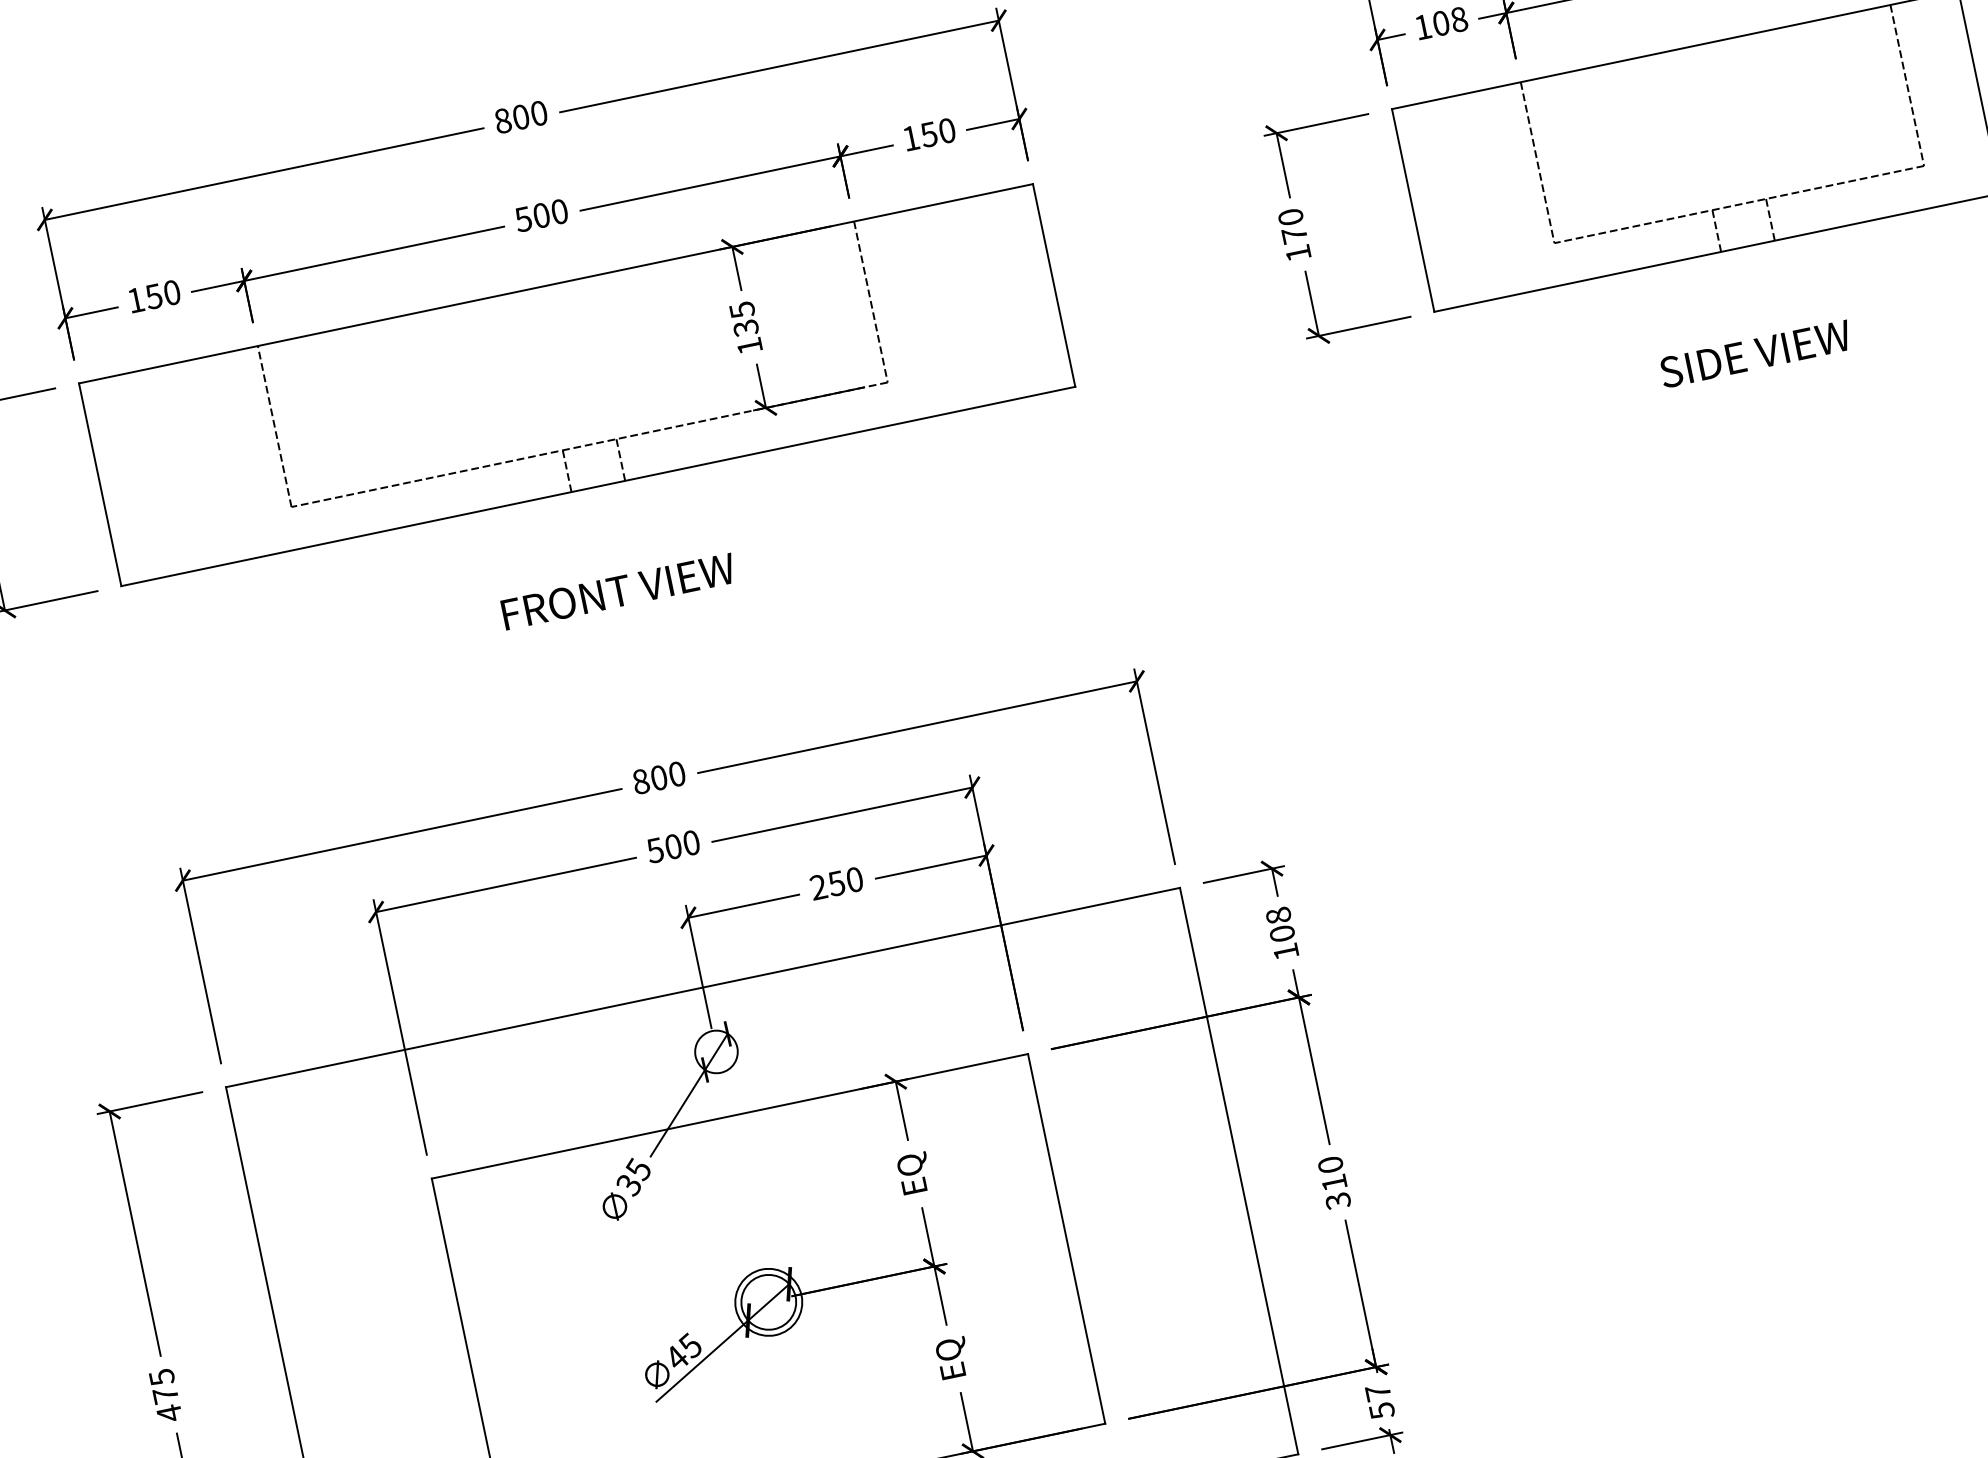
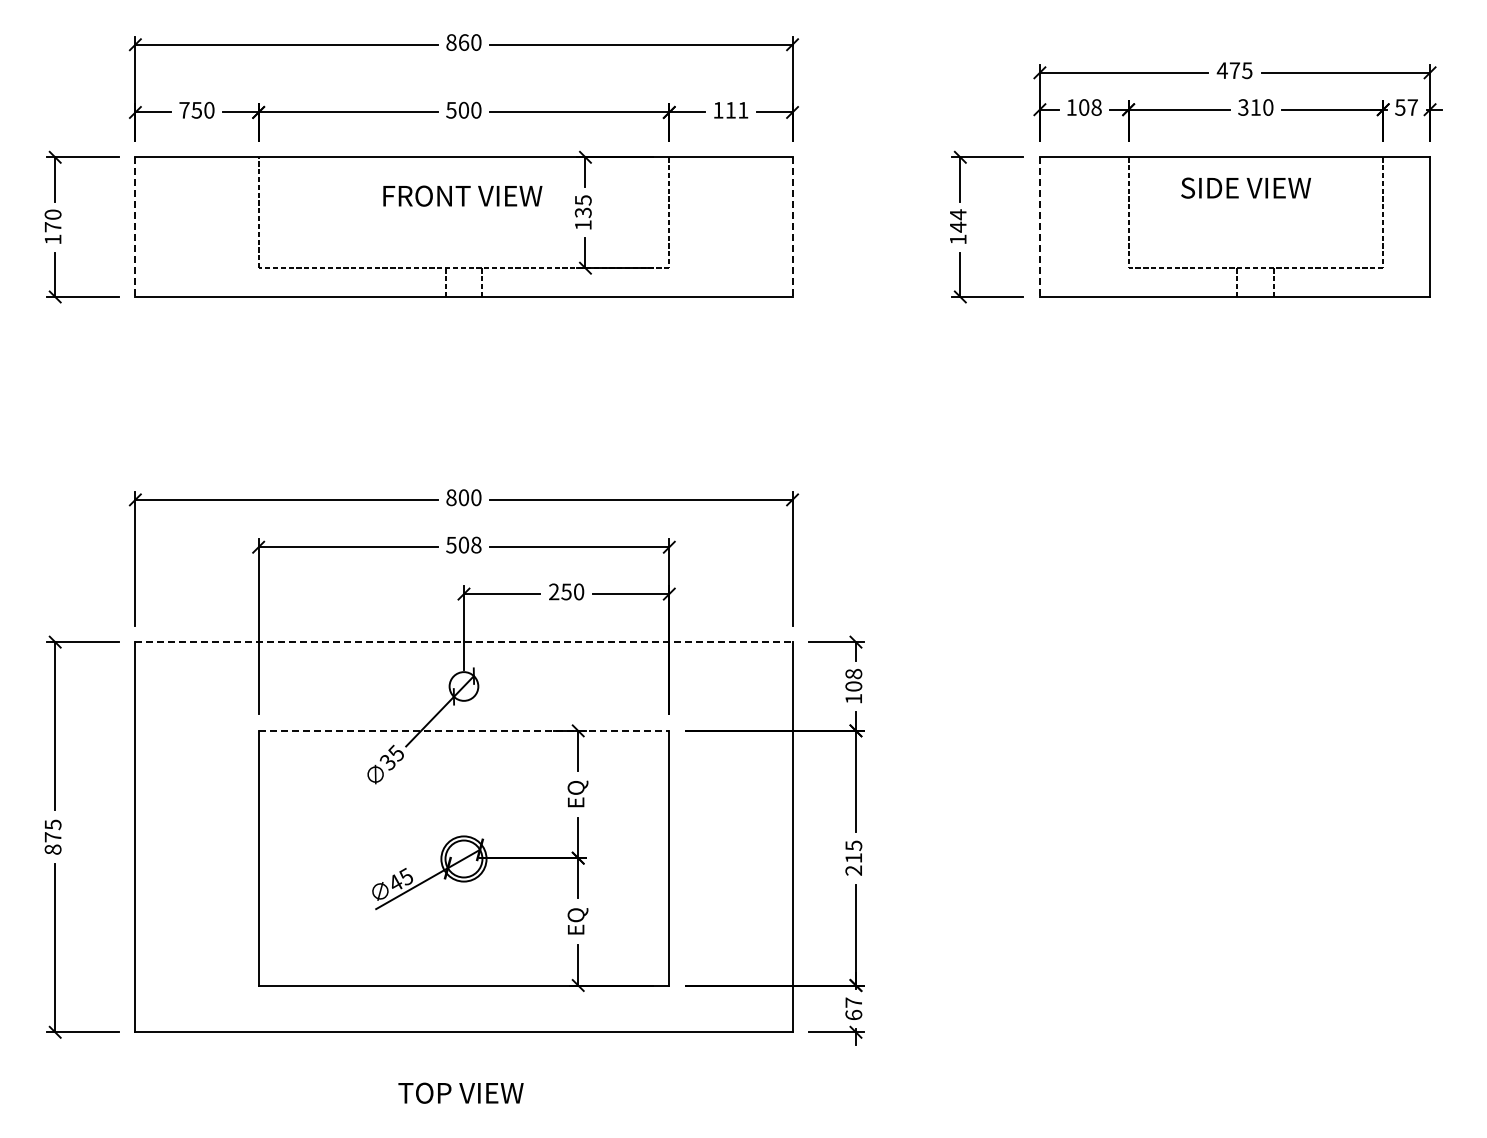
text: (520, 117) -> (463, 42), 800 -> 860
text: (937, 131) -> (736, 109), 150 -> 111
line: (1412, 211) -> (1039, 227), solid -> dashed
text: (1291, 225) -> (957, 220), 170 -> 144
line: (1054, 285) -> (792, 227), solid -> dashed
text: (136, 300) -> (184, 110), 150 -> 750
text: (1754, 353) -> (1245, 187), moved
line: (100, 485) -> (135, 227), solid -> dashed
text: (617, 590) -> (462, 195), moved
text: (691, 843) -> (476, 545), 500 -> 508
line: (702, 988) -> (463, 642), solid -> dashed
line: (730, 1115) -> (464, 730), solid -> dashed
text: (1333, 1182) -> (853, 857), 310 -> 215
text: (1381, 1409) -> (853, 1014), 57 -> 67
text: (168, 1413) -> (52, 849), 475 -> 875

